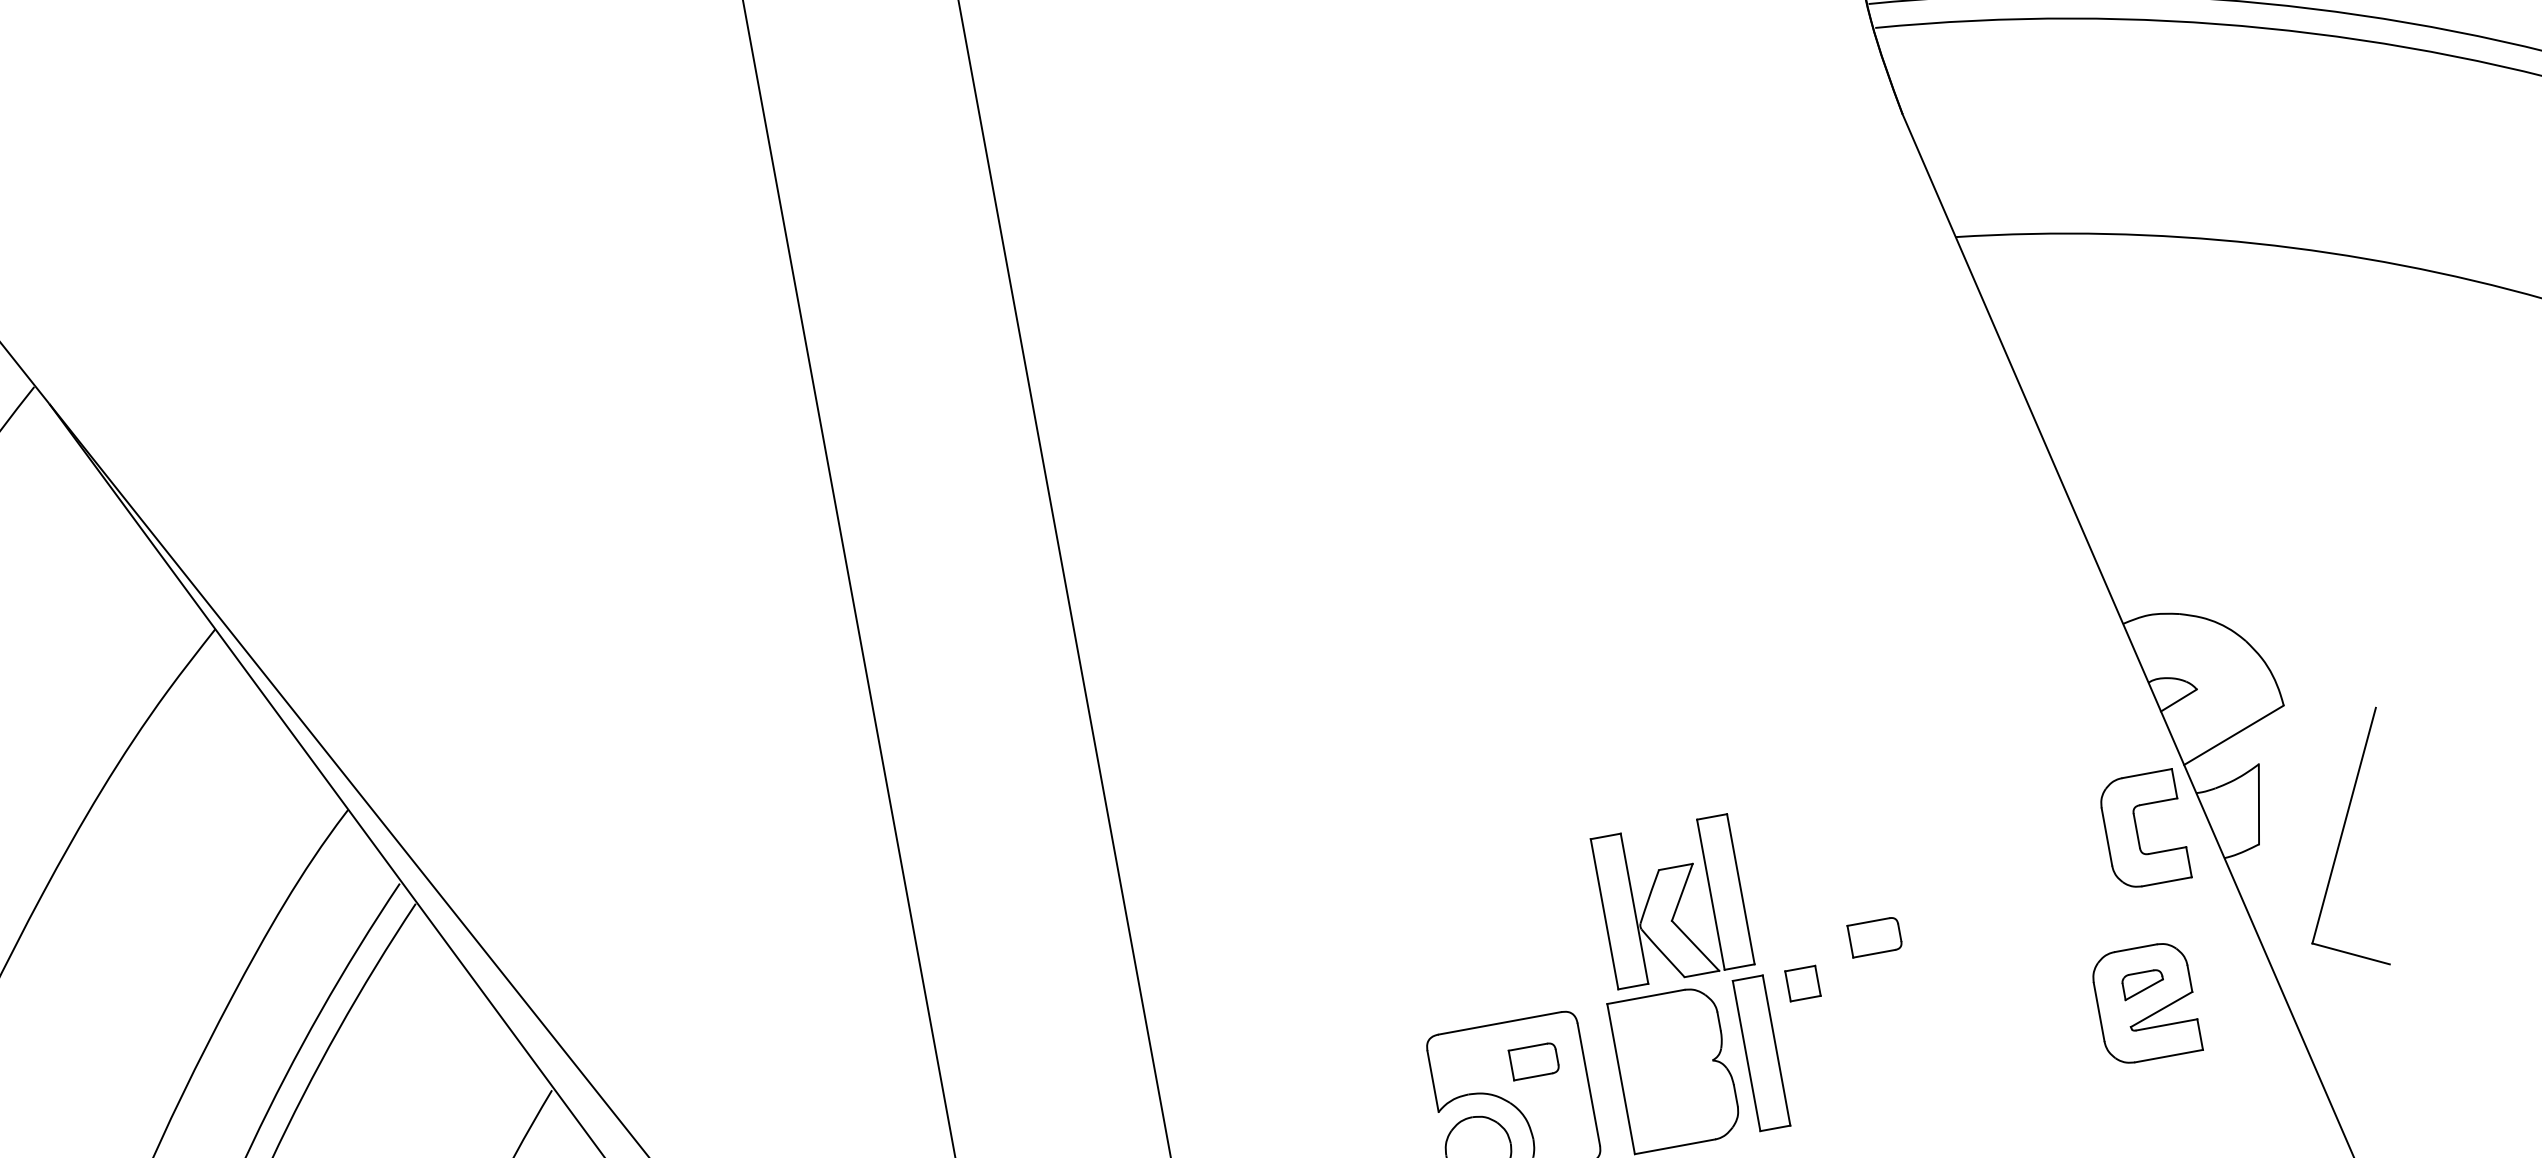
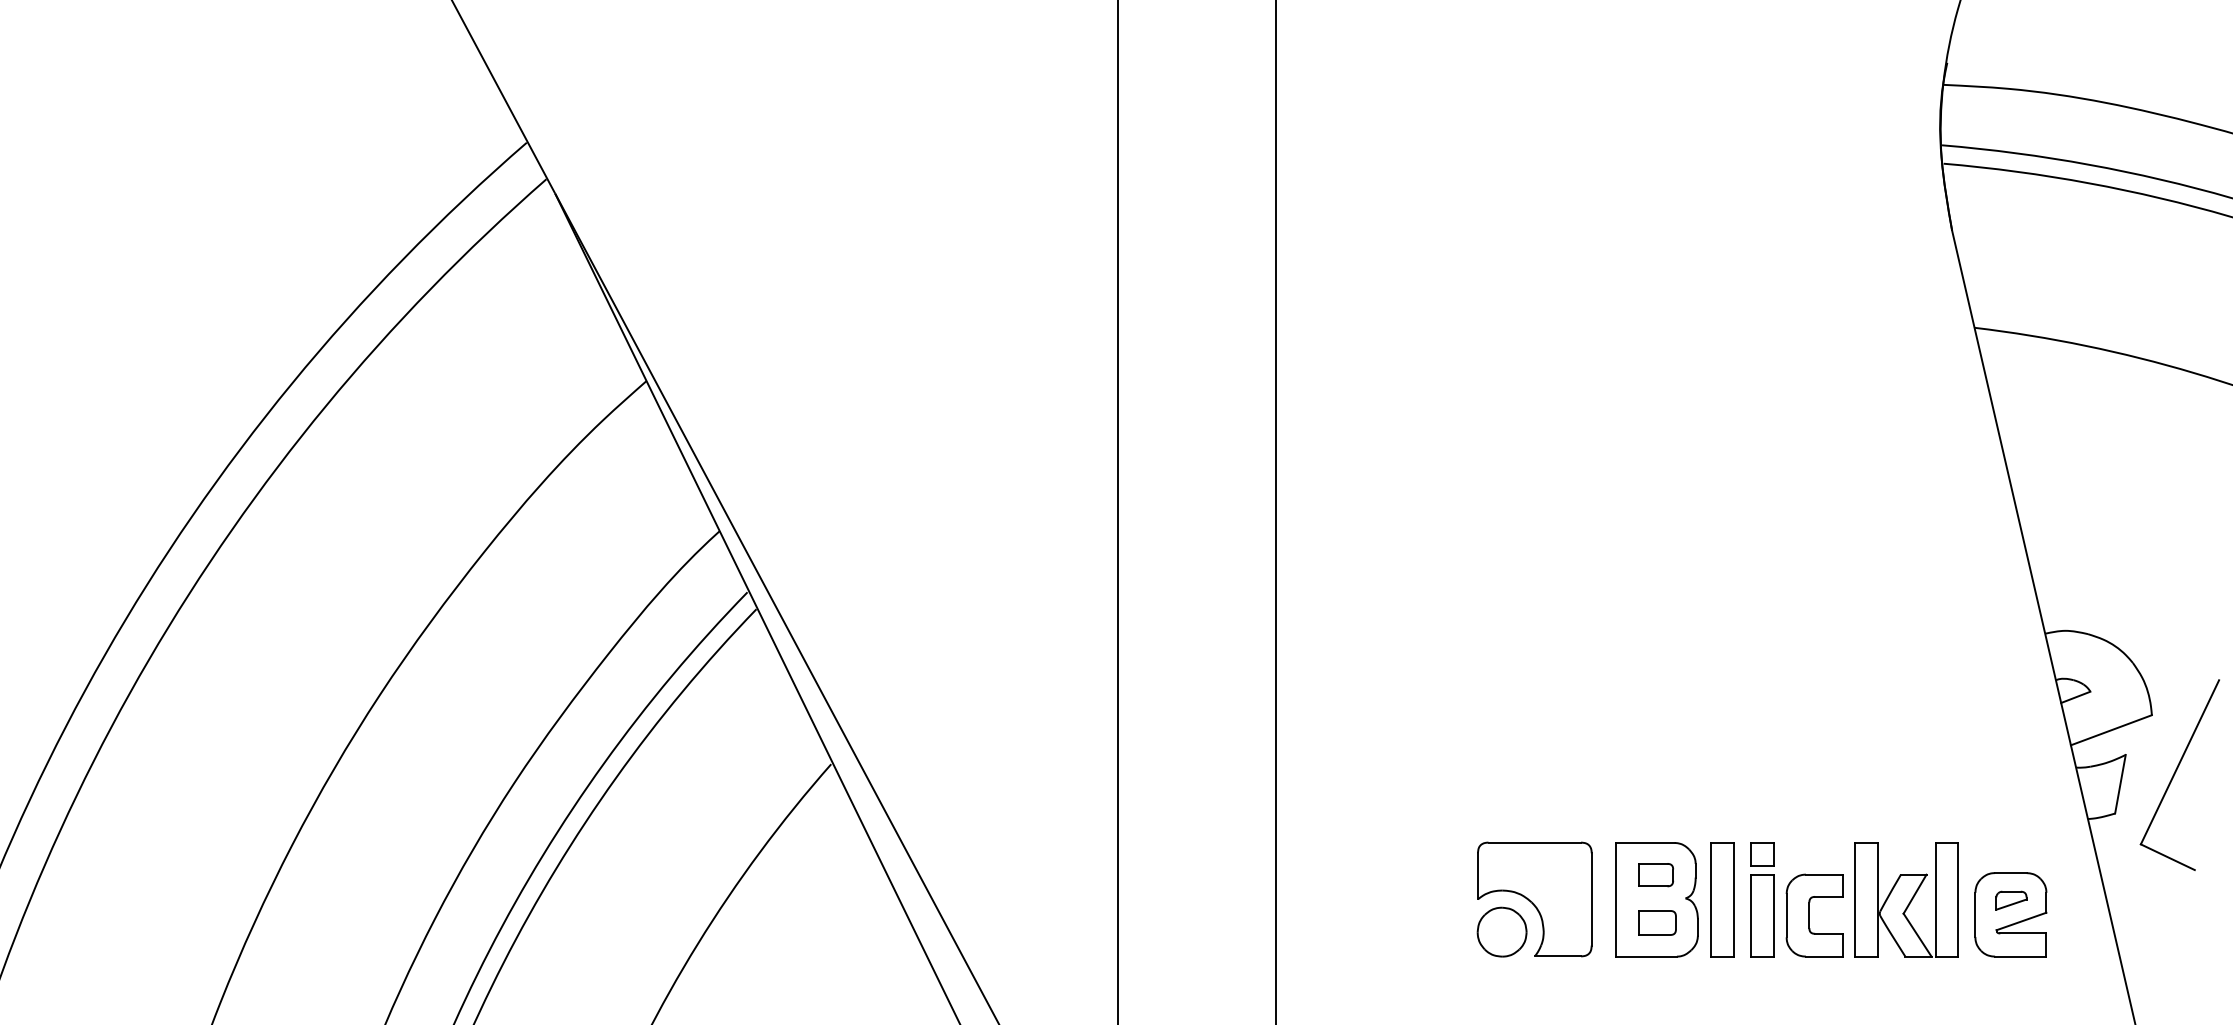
part: (2143, 829) -> (1814, 915), moved
part: (2346, 841) -> (2179, 774), moved
part: (1672, 901) -> (1906, 899), moved
part: (1875, 936) -> (1657, 922), moved
part: (1533, 1061) -> (1655, 875), moved
part: (1818, 1064) -> (1762, 915), added

